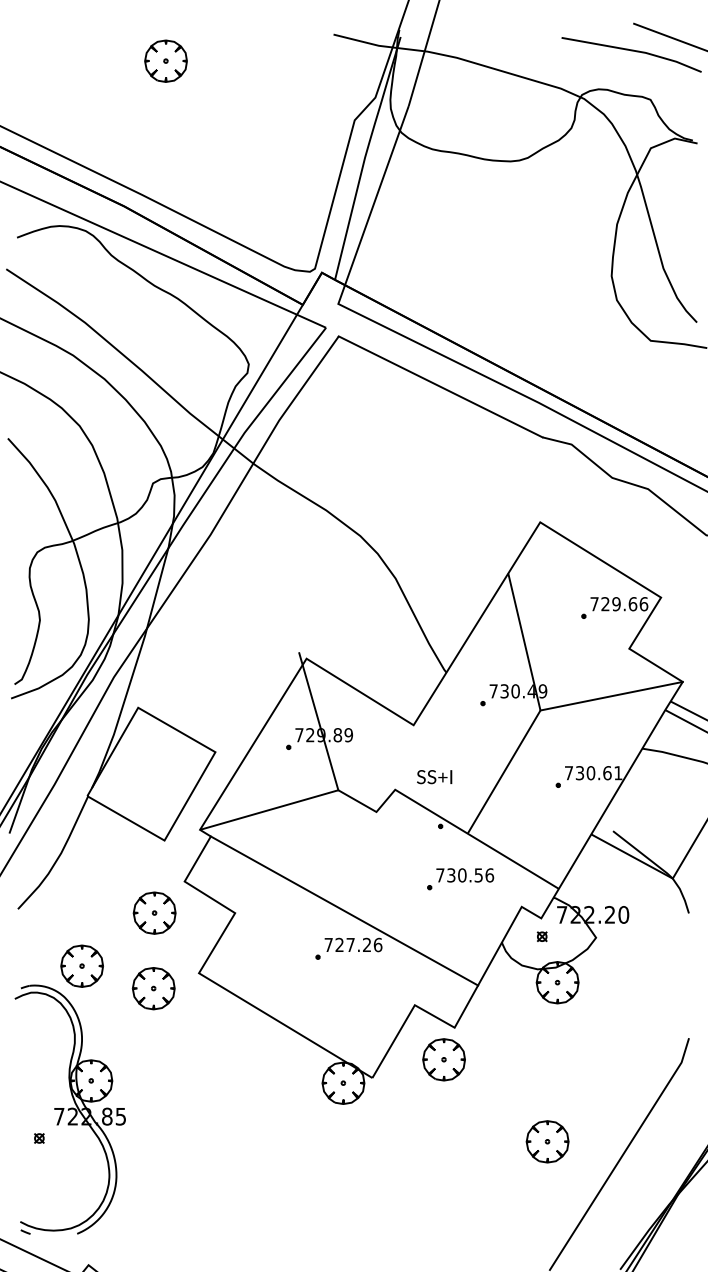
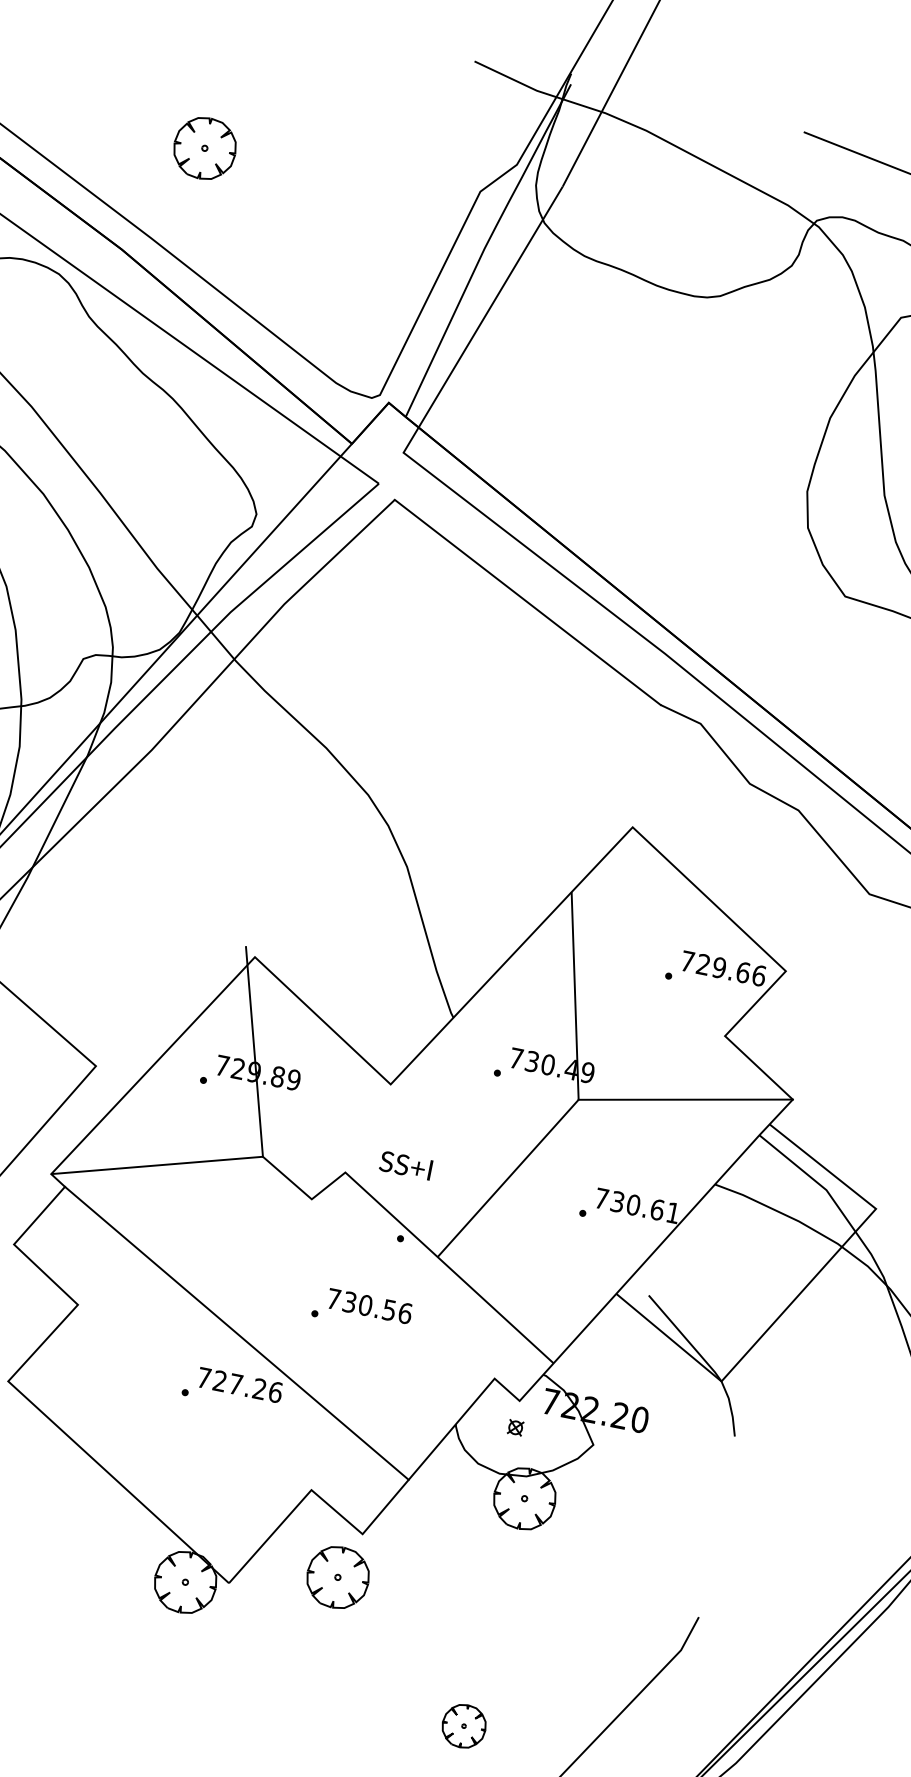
part: (165, 60) -> (204, 147), moved
part: (460, 879) -> (361, 1310), moved
part: (547, 1141) -> (464, 1725), size x0.7

